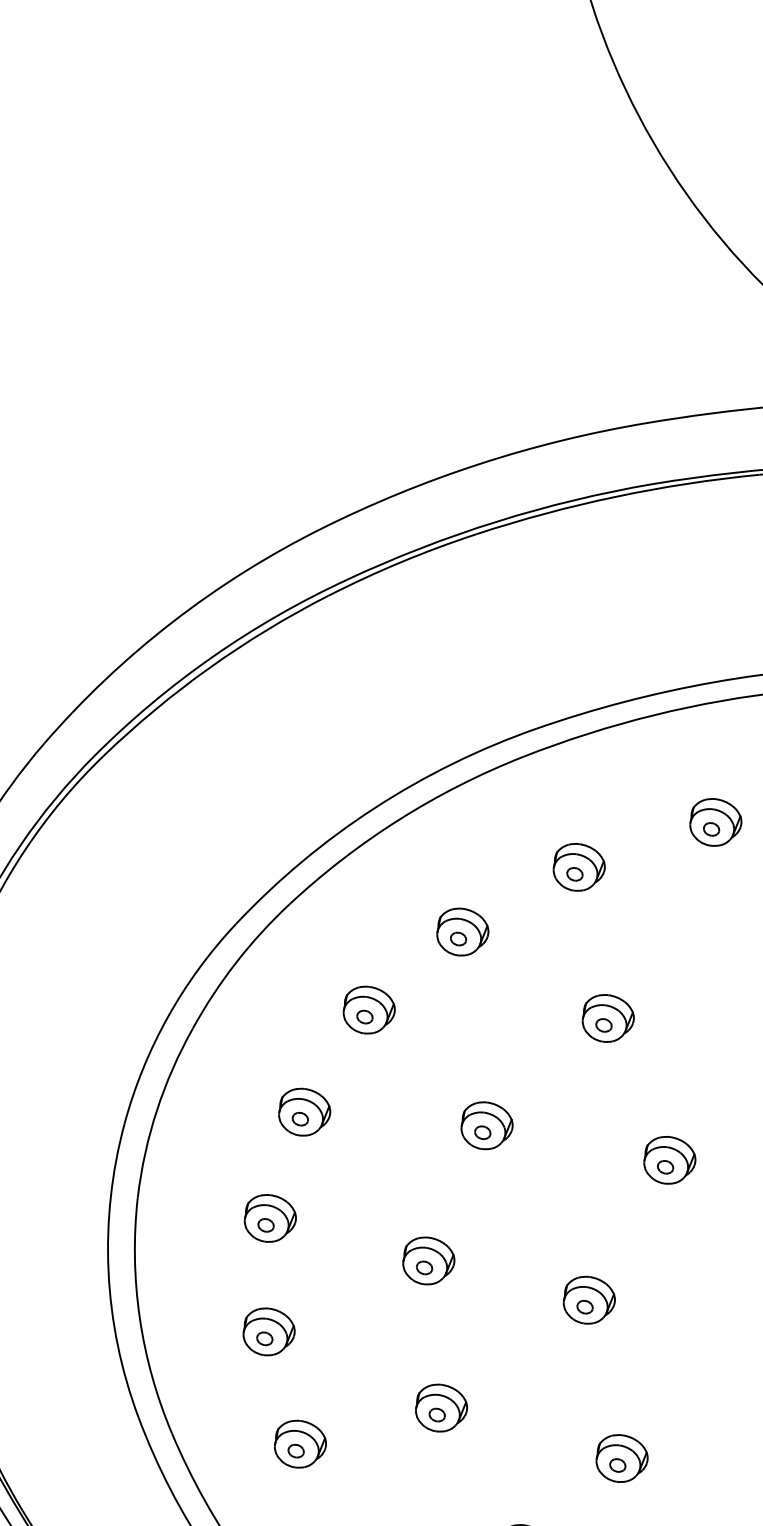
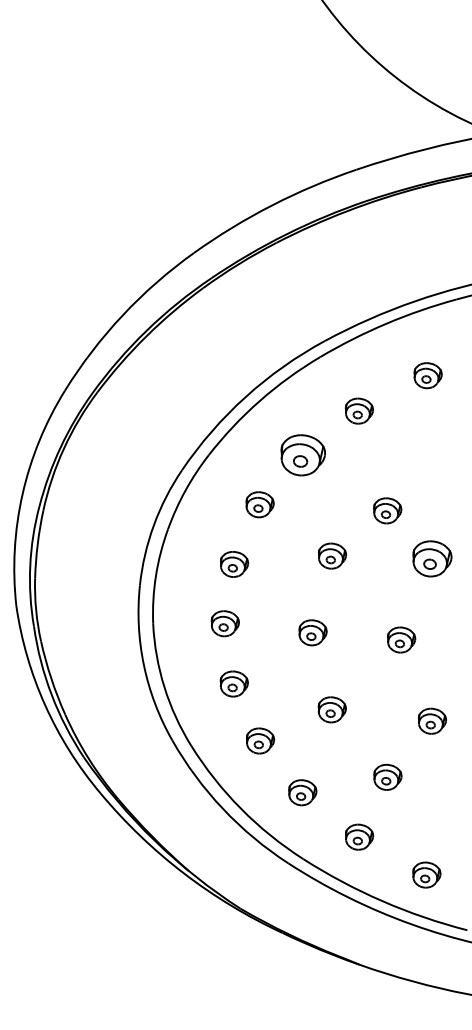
part: (461, 932) -> (302, 455), size x1.6
part: (607, 1018) -> (387, 510), moved
part: (670, 1159) -> (432, 558), size x1.4

